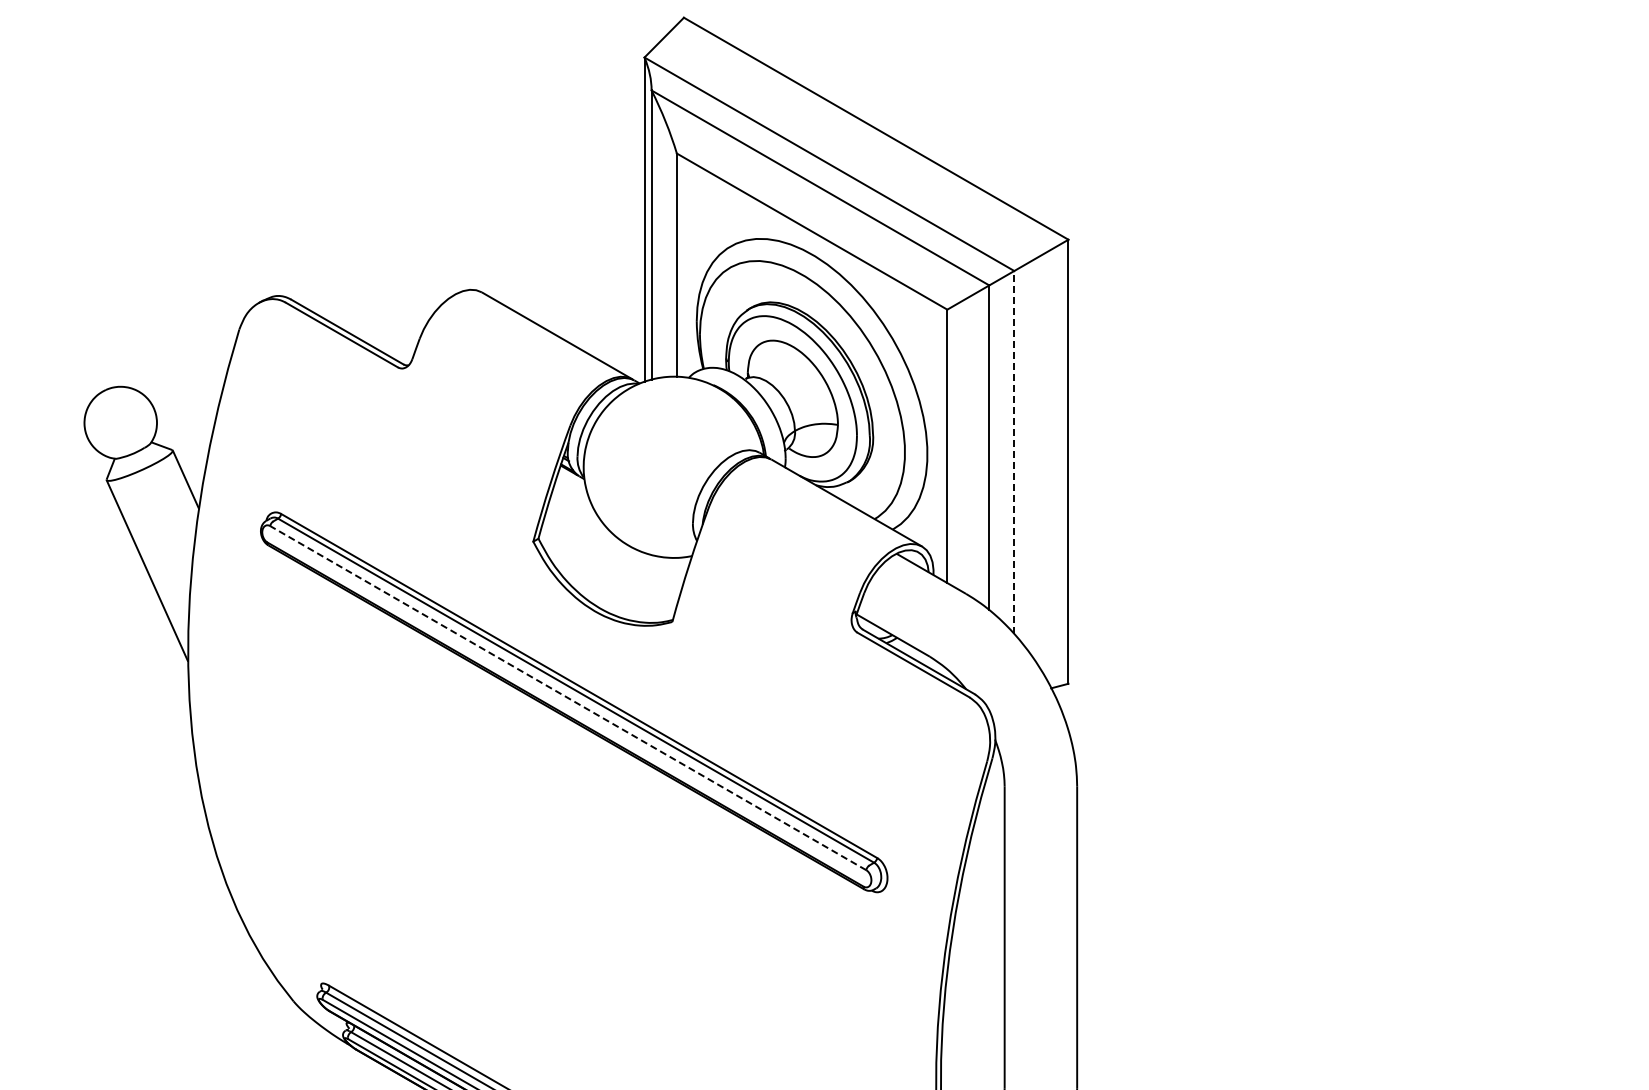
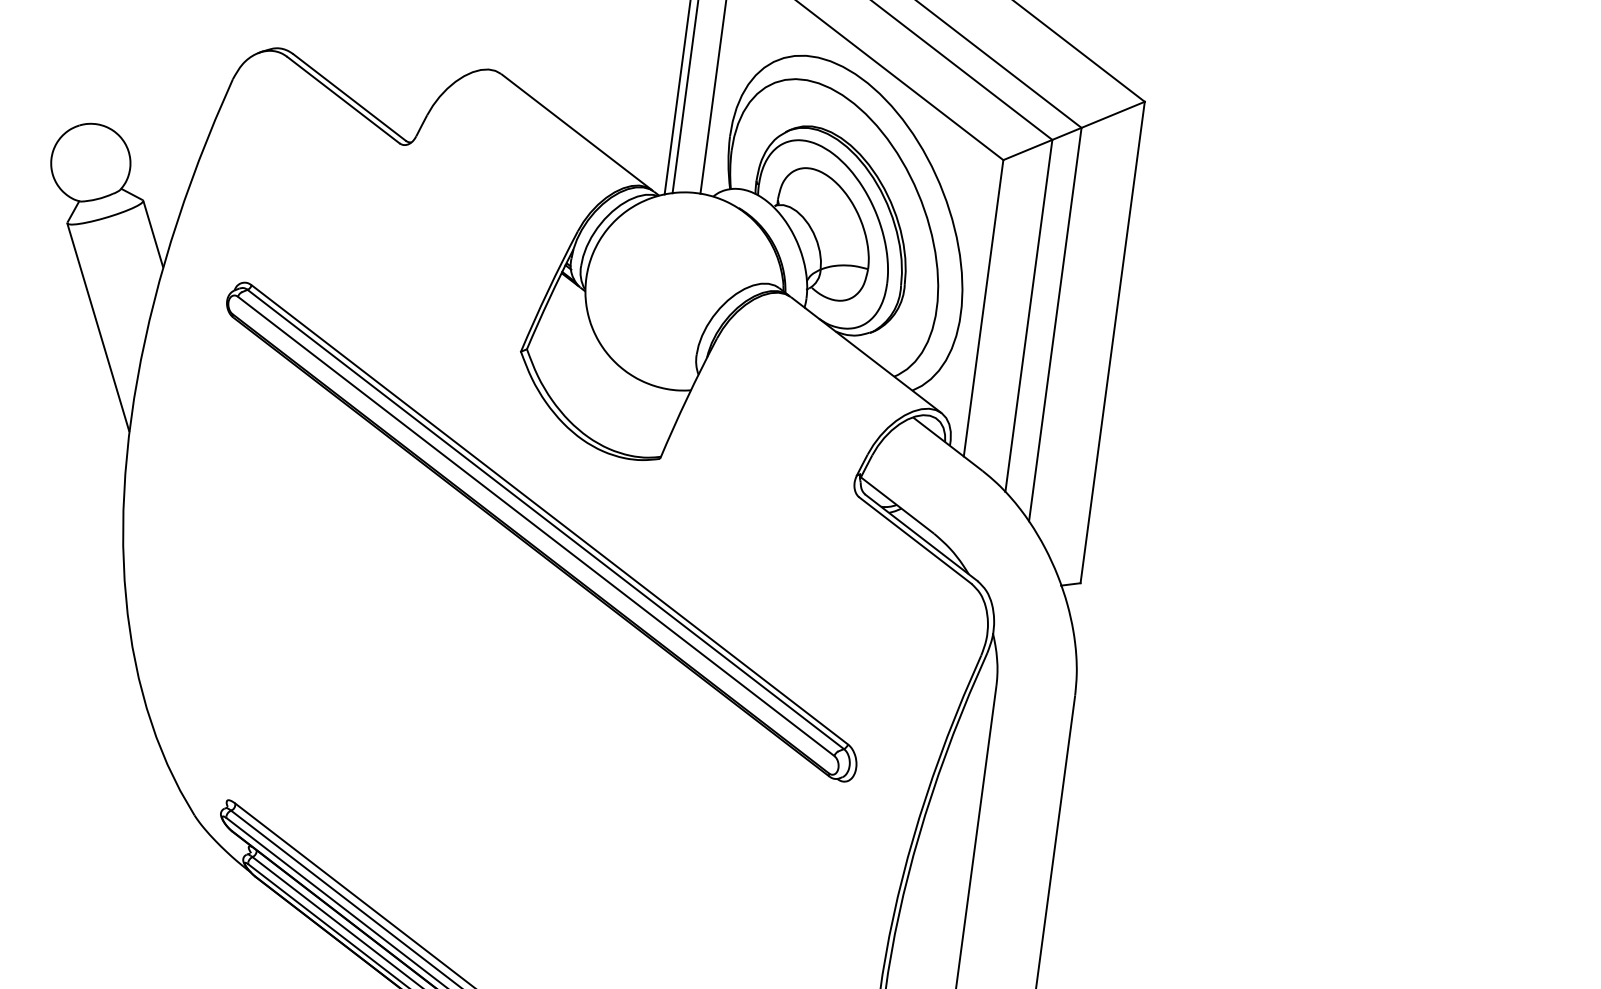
line: (1014, 451) -> (1055, 323), dashed -> solid
line: (567, 697) -> (535, 525), dashed -> solid

